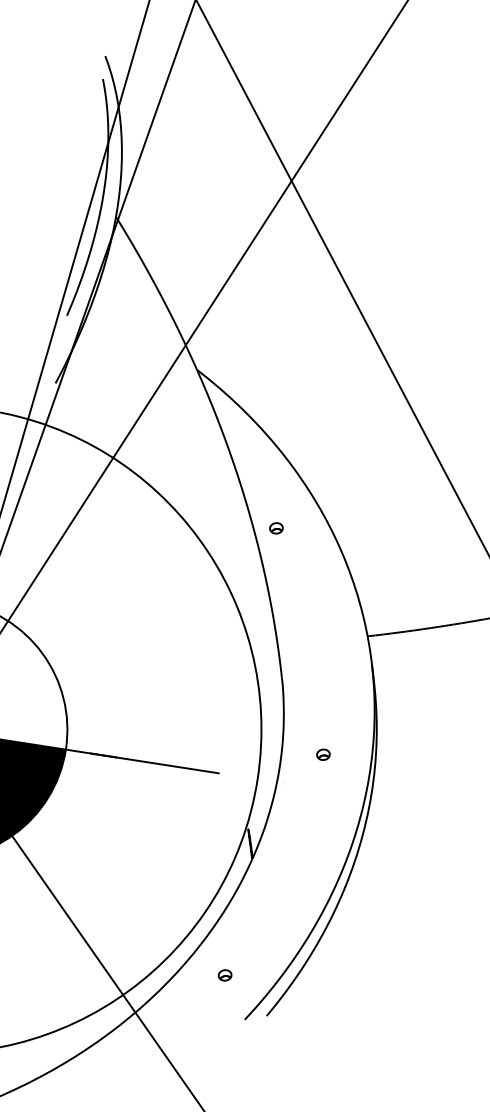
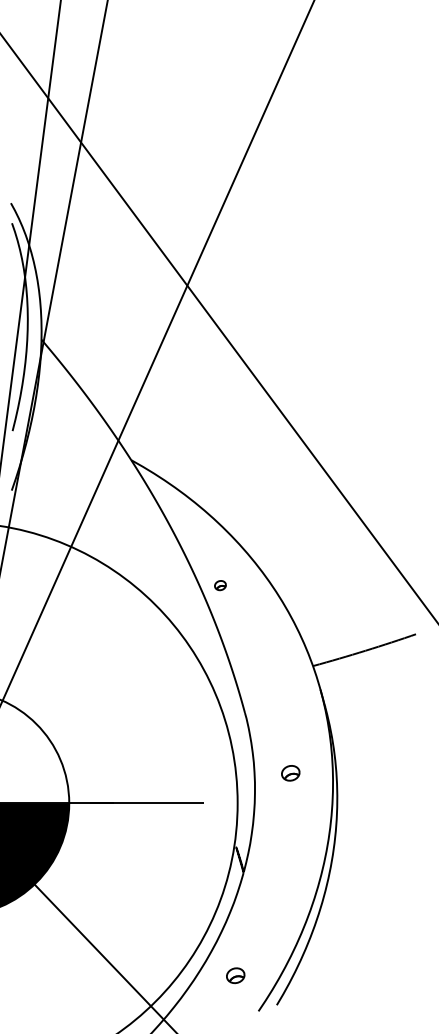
part: (323, 754) -> (290, 773), size x1.6
part: (224, 974) -> (235, 975), size x1.6

